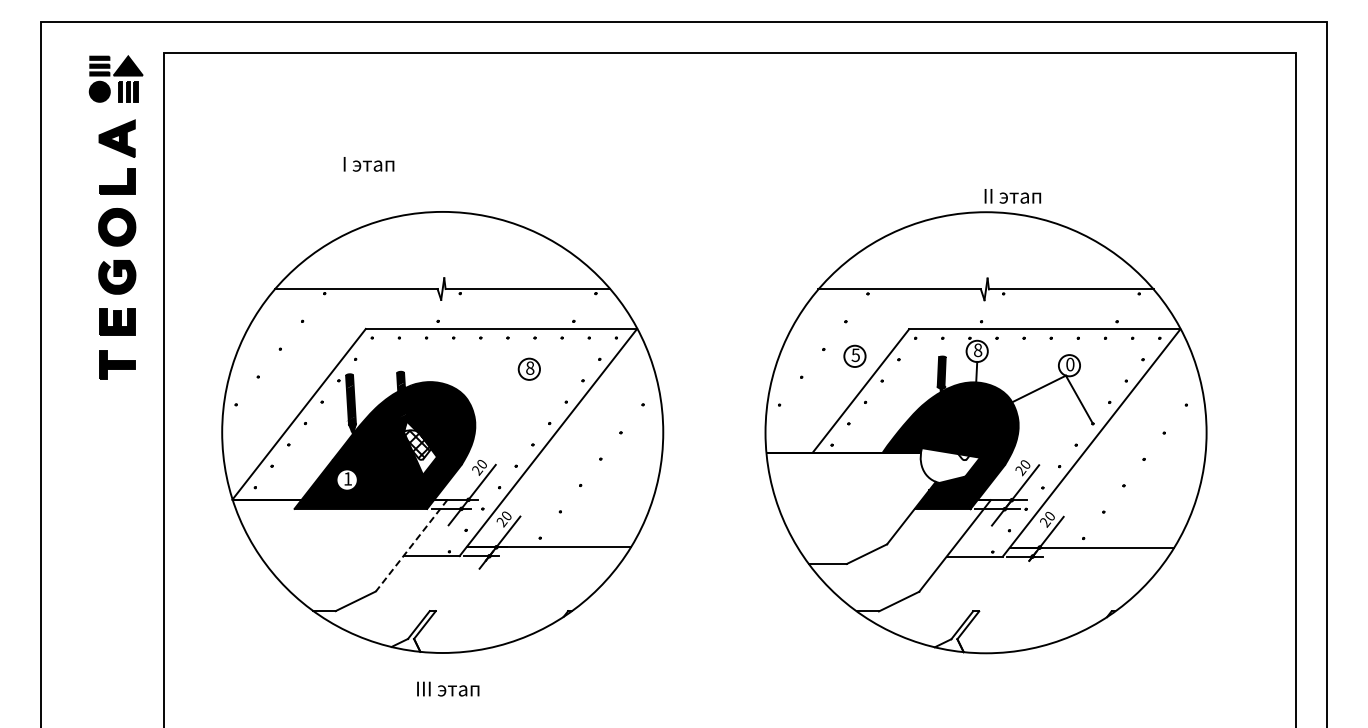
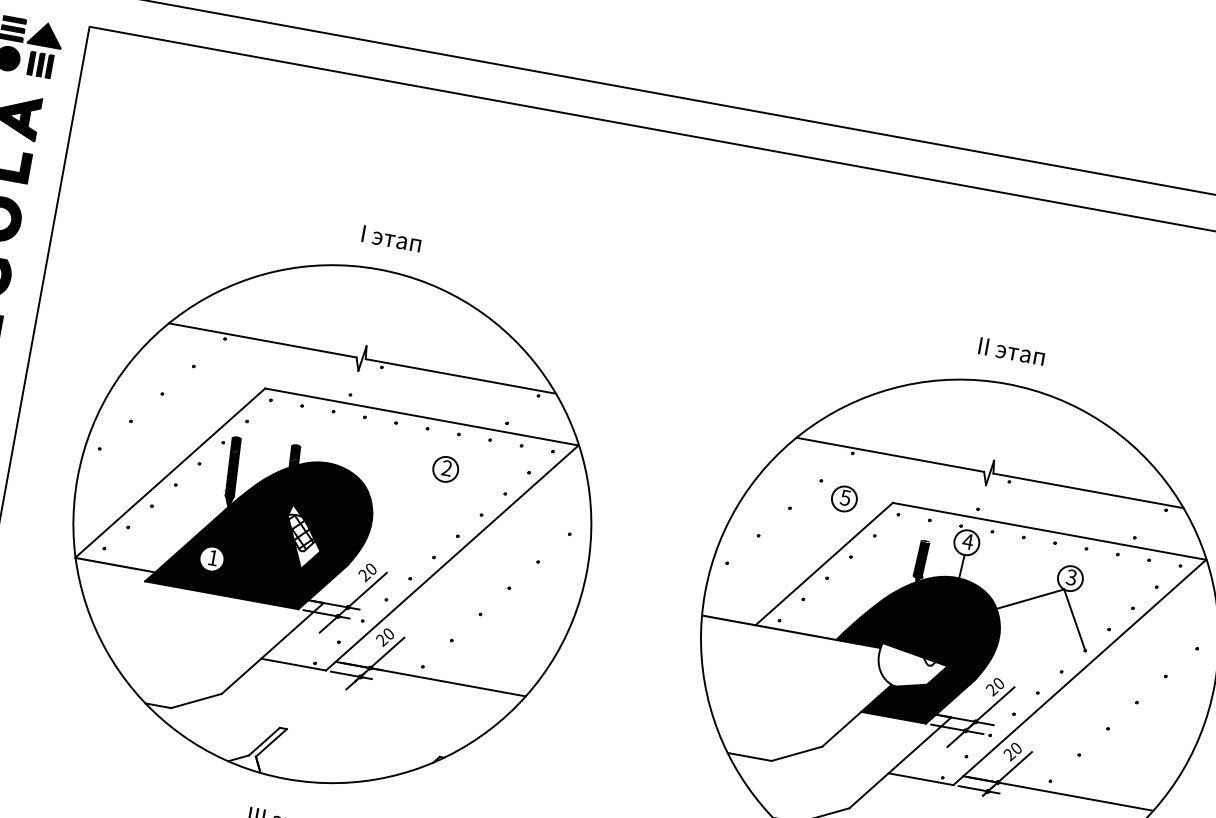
text: (368, 164) -> (391, 238), moved
text: (1012, 196) -> (1011, 351), moved
text: (977, 350) -> (967, 541), 8 -> 4
part: (854, 355) -> (844, 497), moved
text: (1070, 364) -> (1071, 577), 0 -> 3
text: (530, 367) -> (447, 467), 8 -> 2
line: (411, 546) -> (272, 649), dashed -> solid

